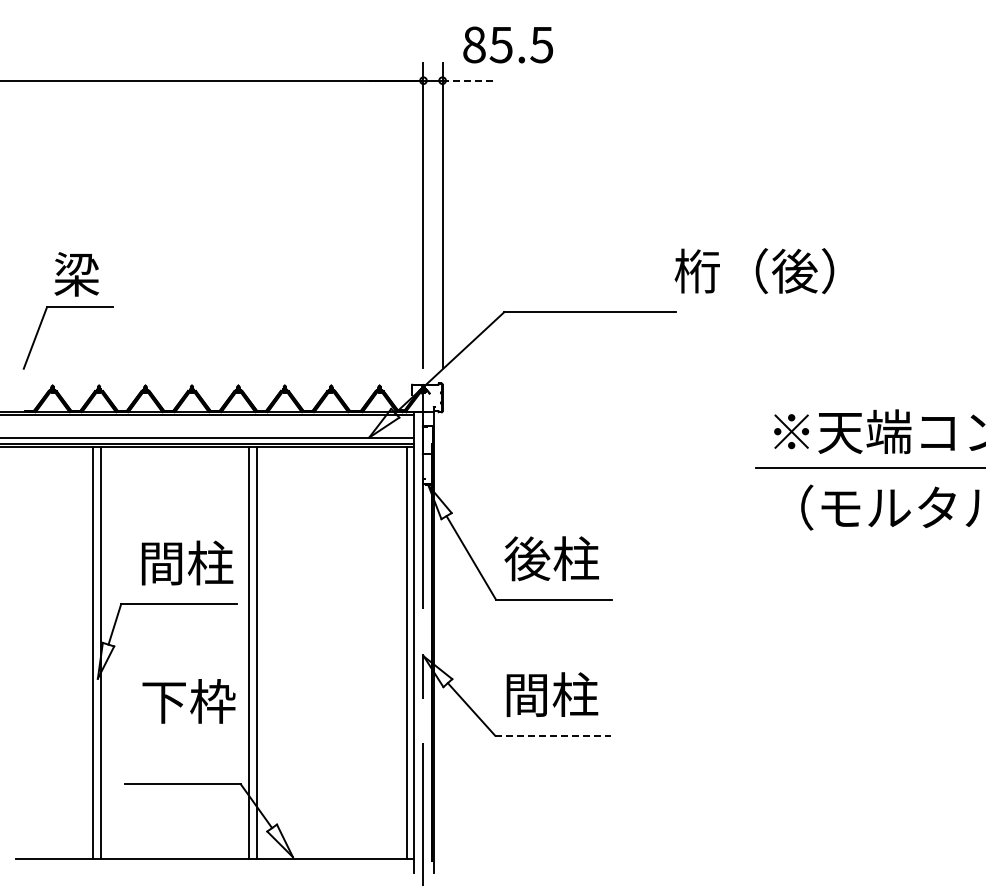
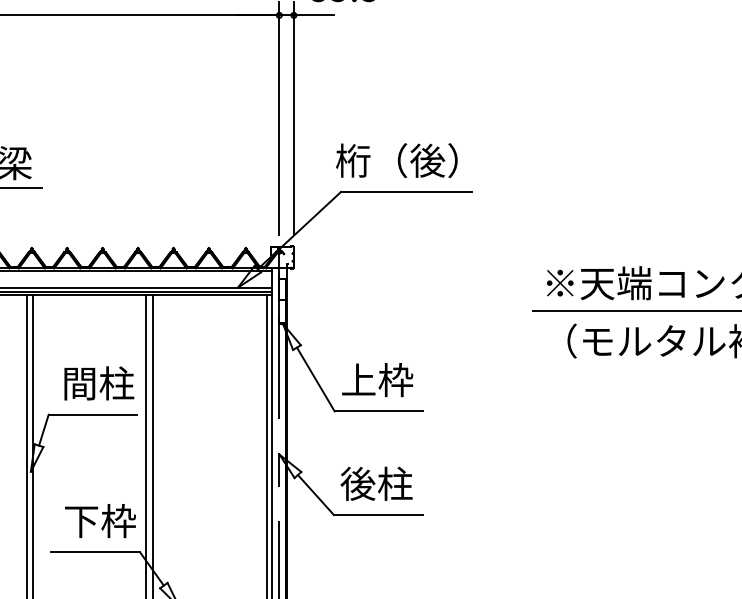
line: (468, 80) -> (313, 15), dashed -> solid
text: (754, 271) -> (396, 160), moved
text: (551, 558) -> (377, 379), 後柱 -> 上枠
text: (526, 694) -> (357, 483), 間柱 -> 後柱
text: (188, 701) -> (100, 521), moved
line: (553, 735) -> (378, 514), dashed -> solid

